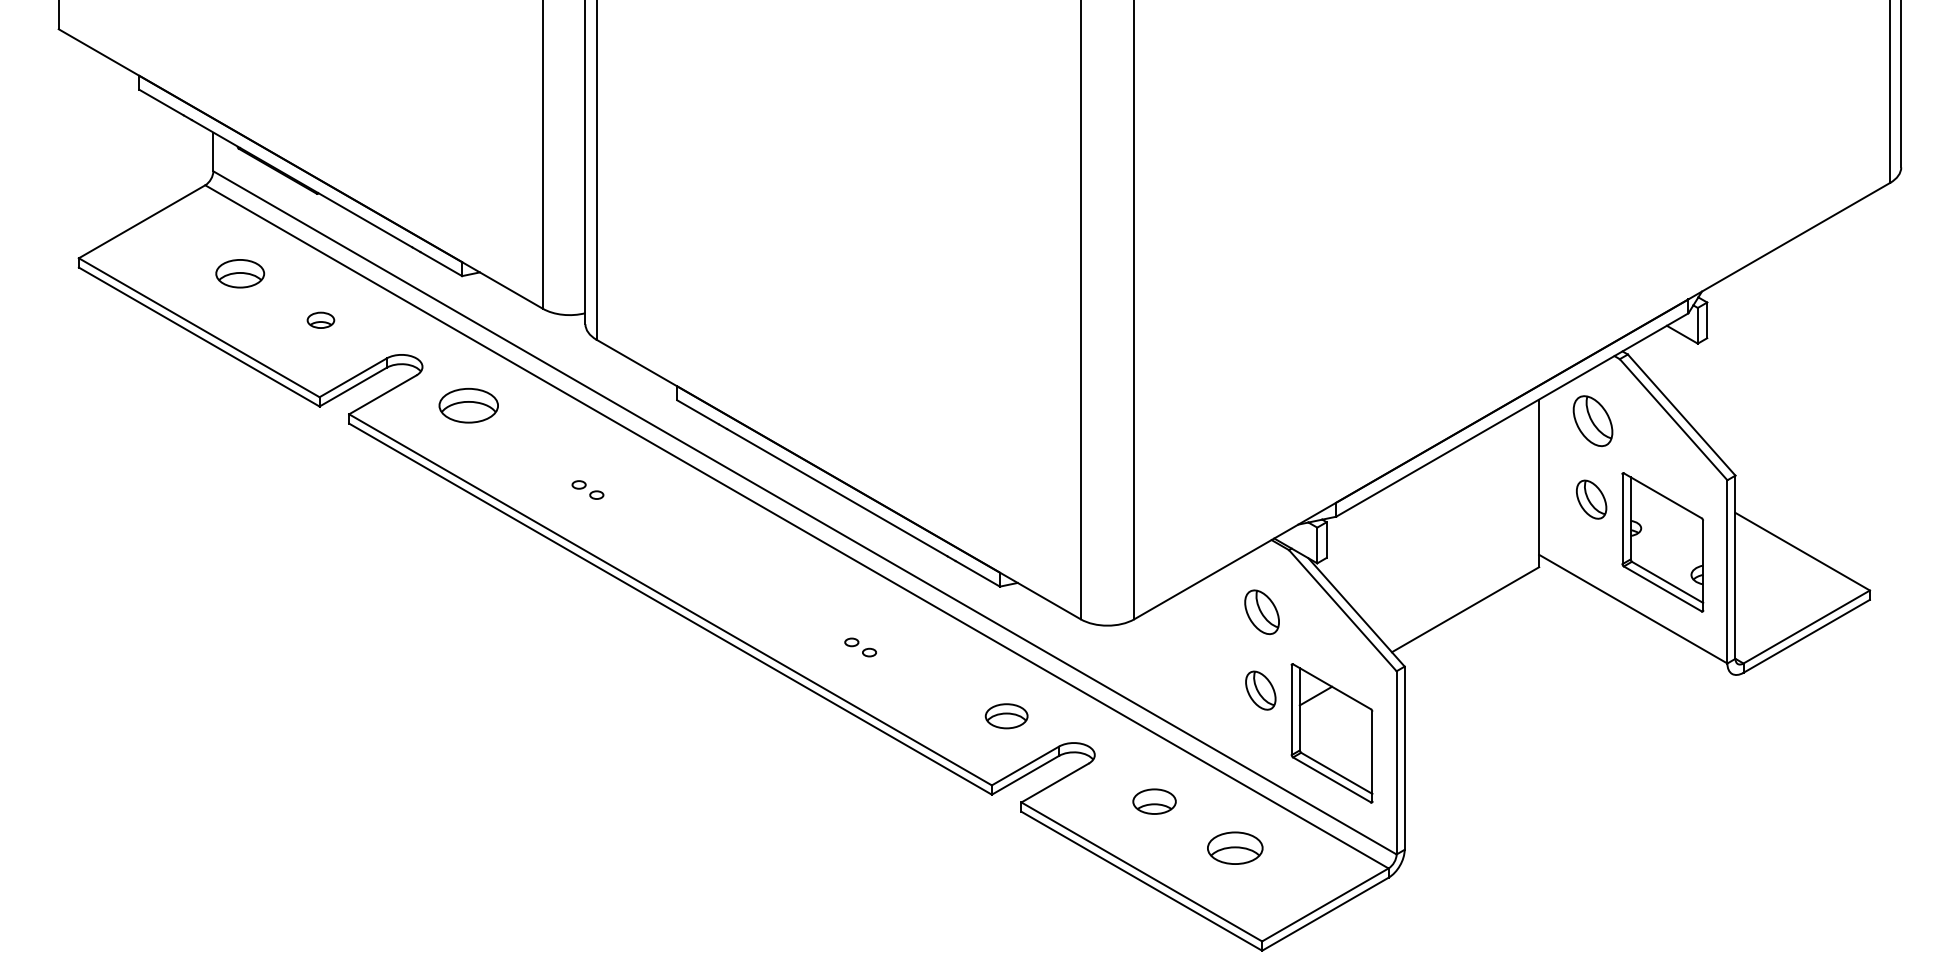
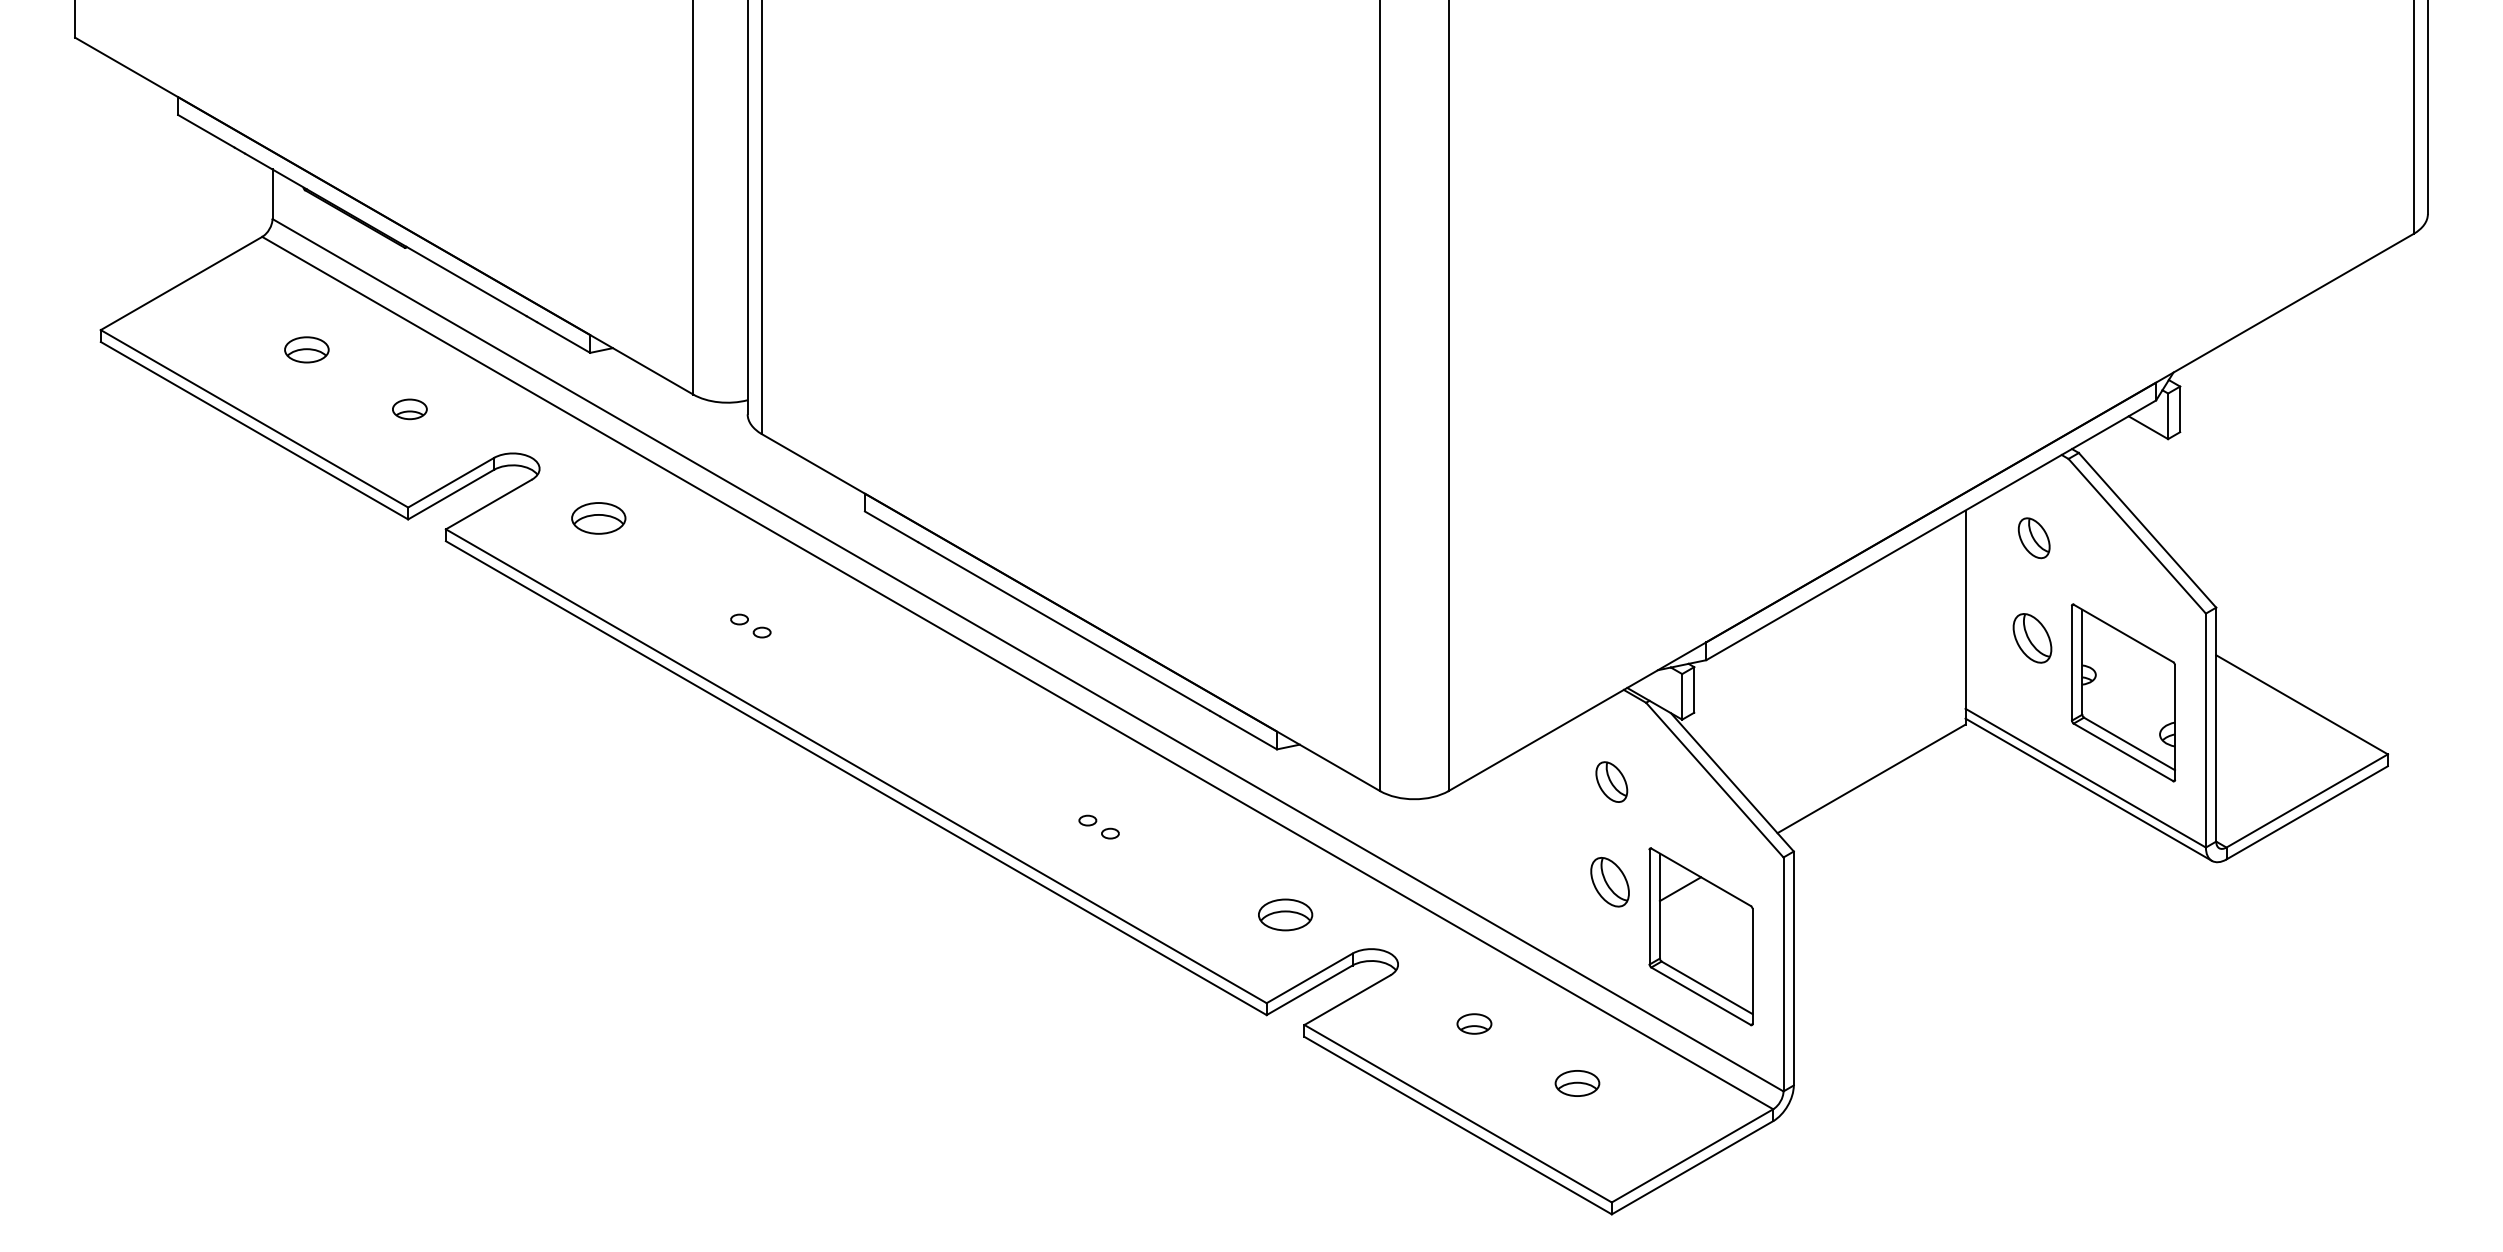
part: (239, 273) -> (306, 349), size x0.71
part: (468, 405) -> (598, 518), size x0.71
part: (1592, 421) -> (2033, 538), size x0.62
part: (1261, 611) -> (1611, 781), size x0.71
line: (1635, 618) -> (2088, 789), added
part: (1154, 801) -> (1474, 1023), size x0.62
part: (1235, 848) -> (1577, 1083), size x0.62

